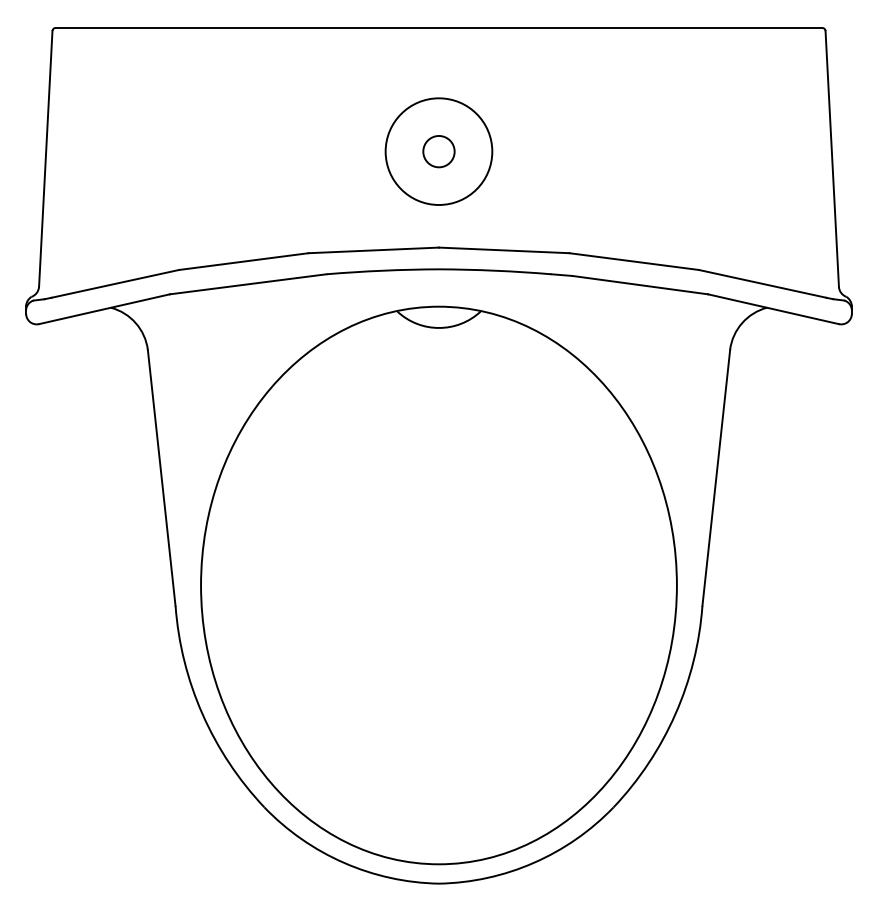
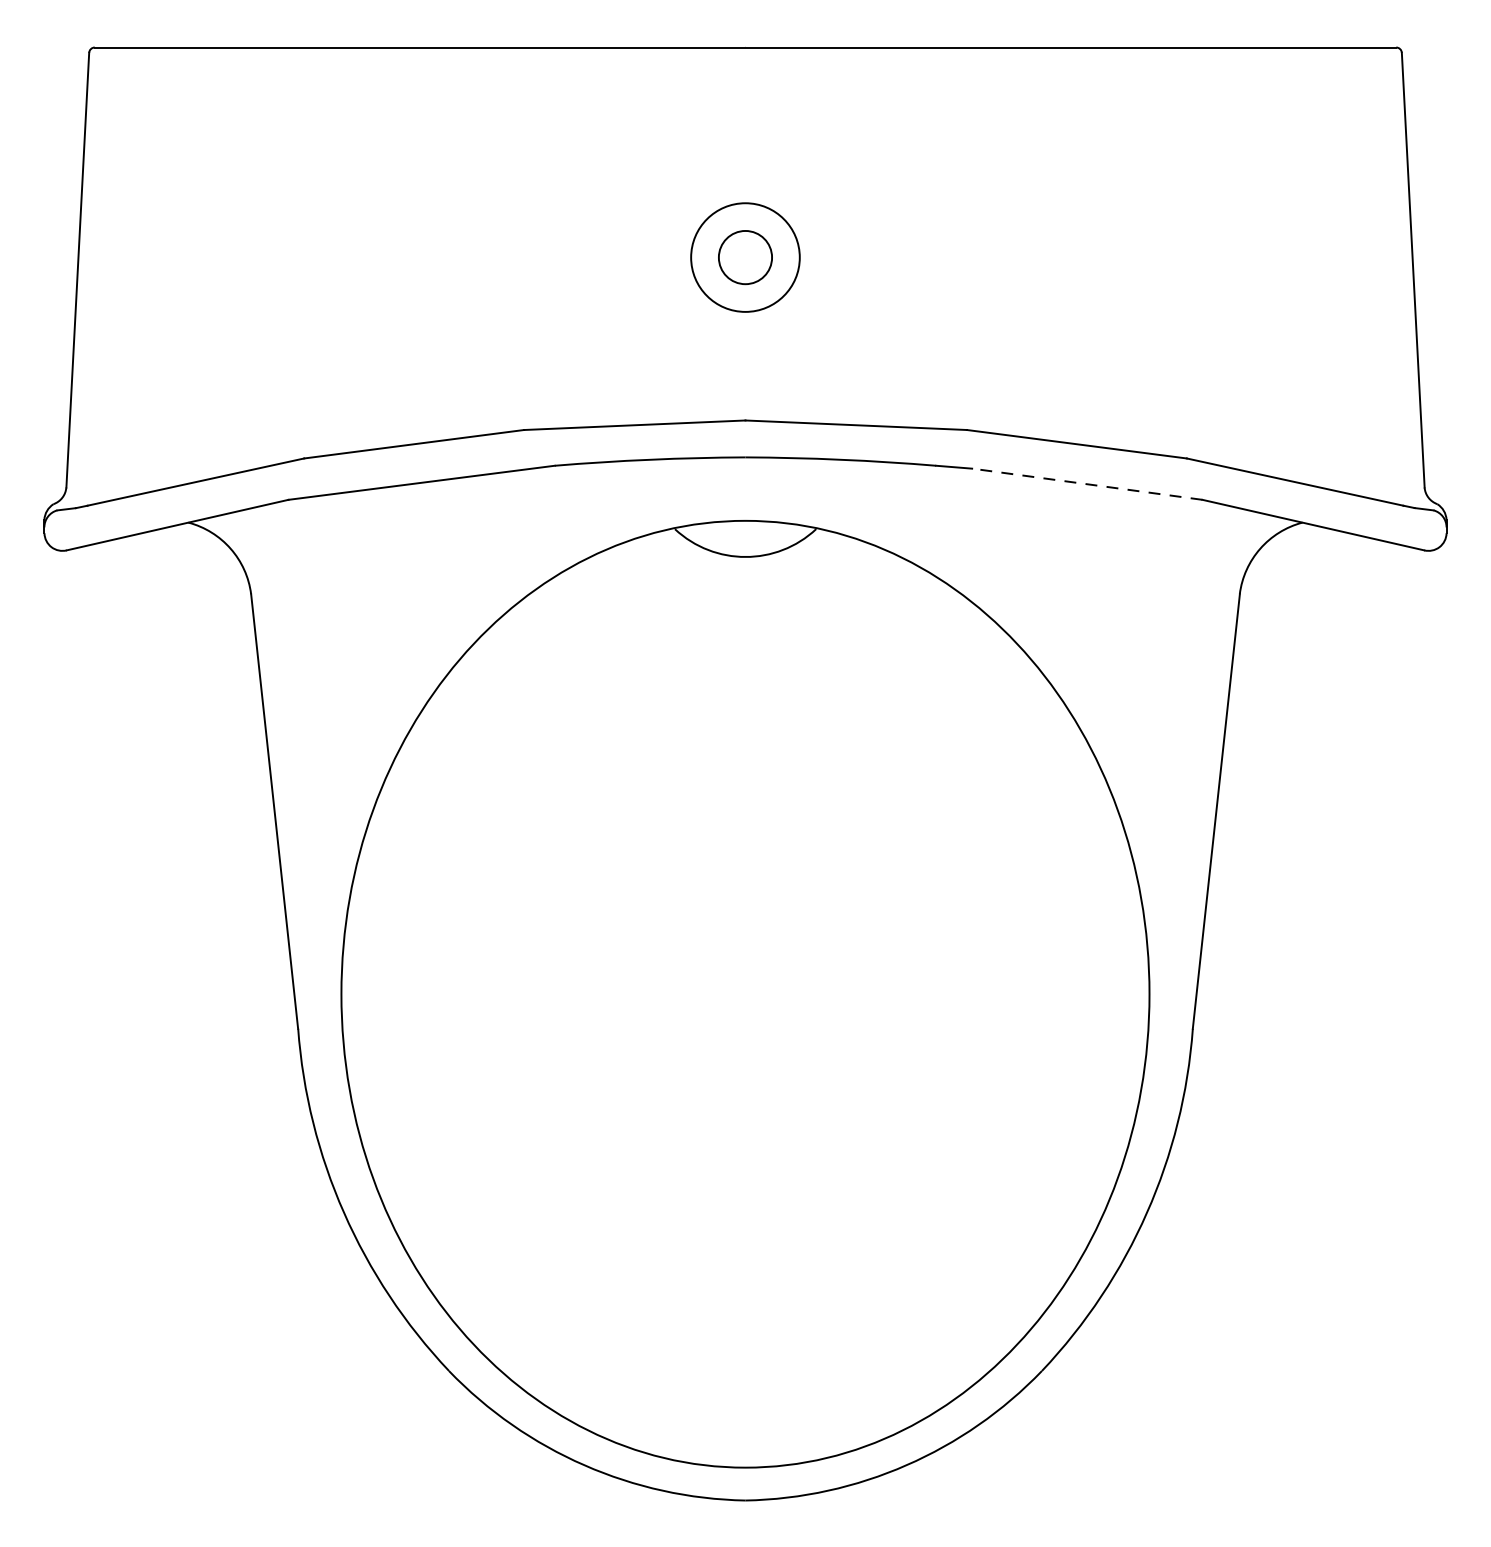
circle: (438, 151) -> (744, 257), size x0.6
line: (639, 285) -> (1085, 484), solid -> dashed

